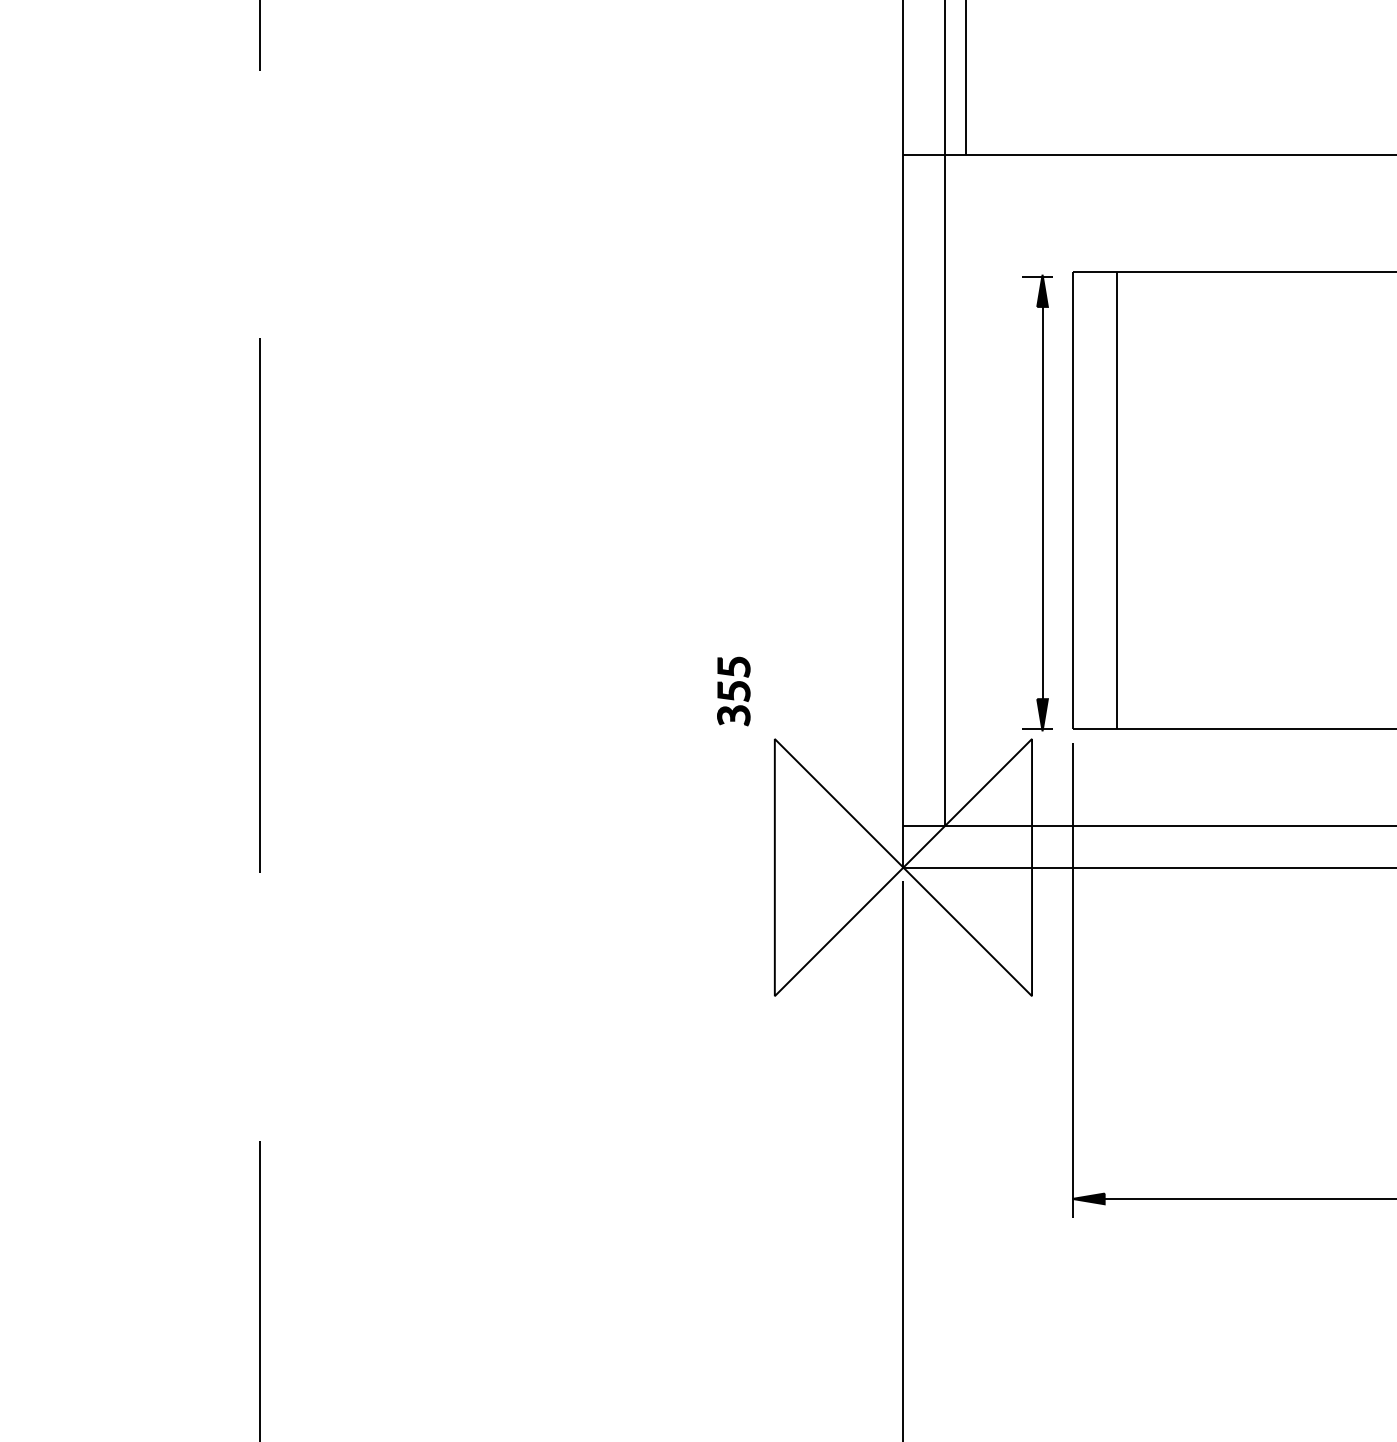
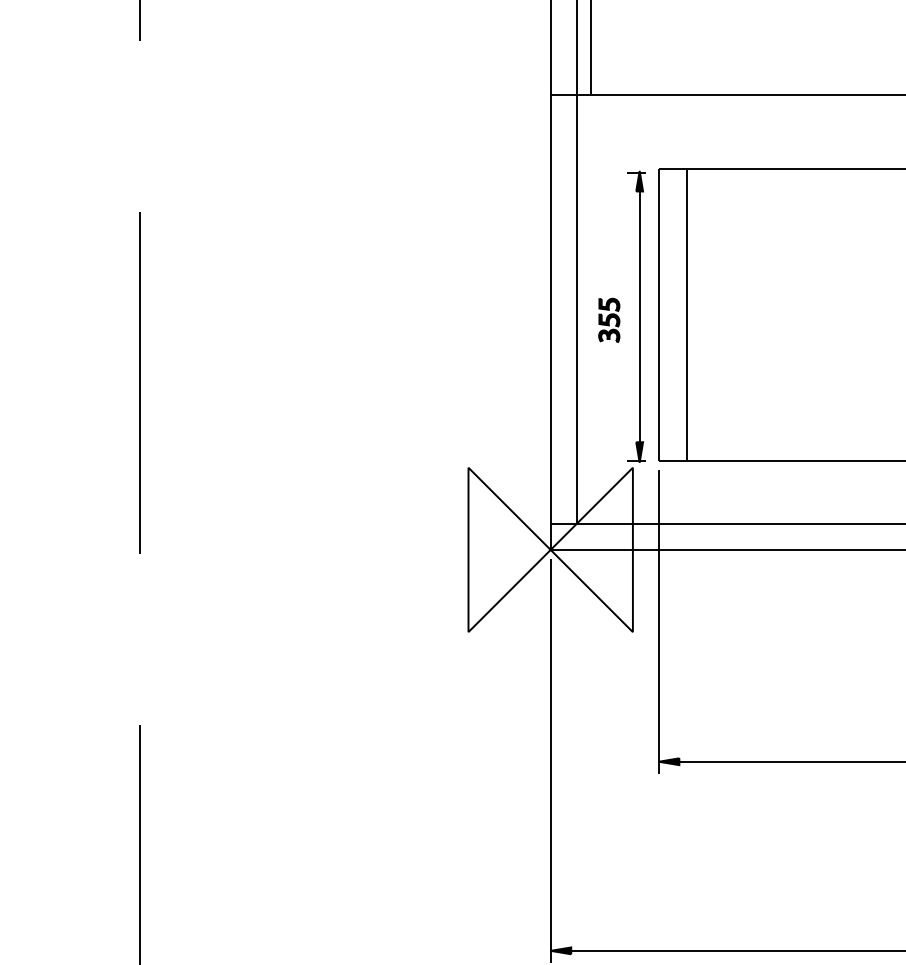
part: (734, 690) -> (609, 319), moved

